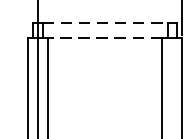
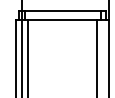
line: (106, 22) -> (63, 10), dashed -> solid
line: (104, 38) -> (62, 20), dashed -> solid

